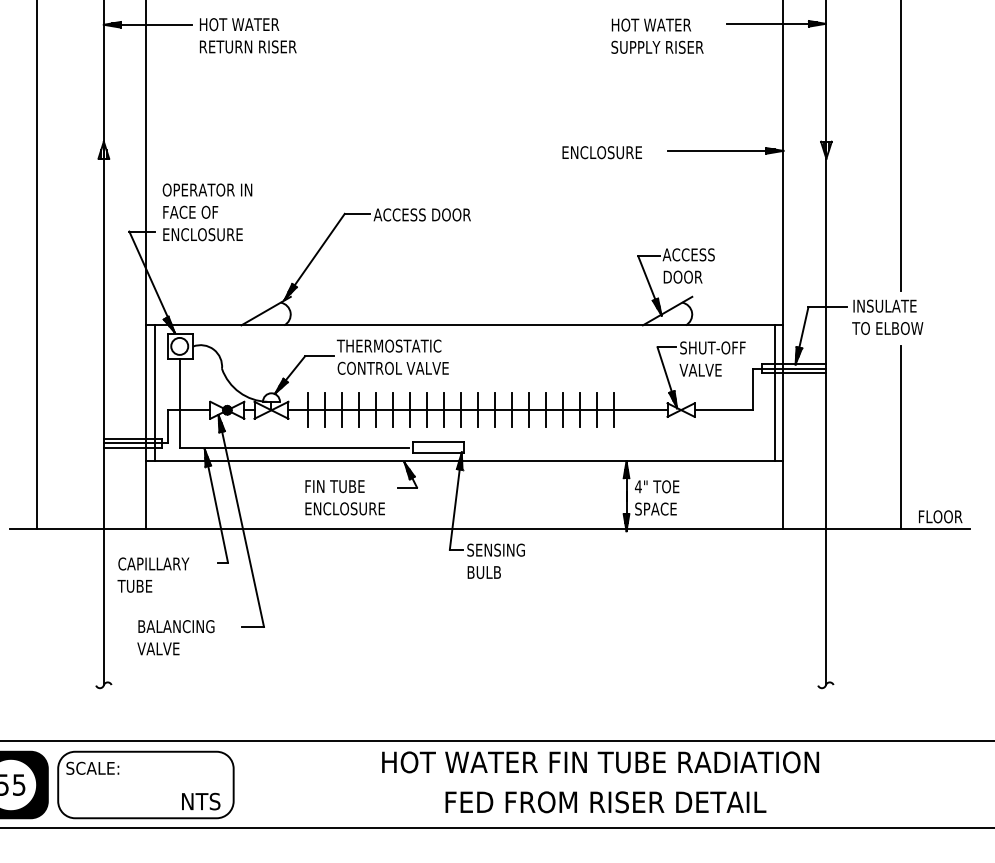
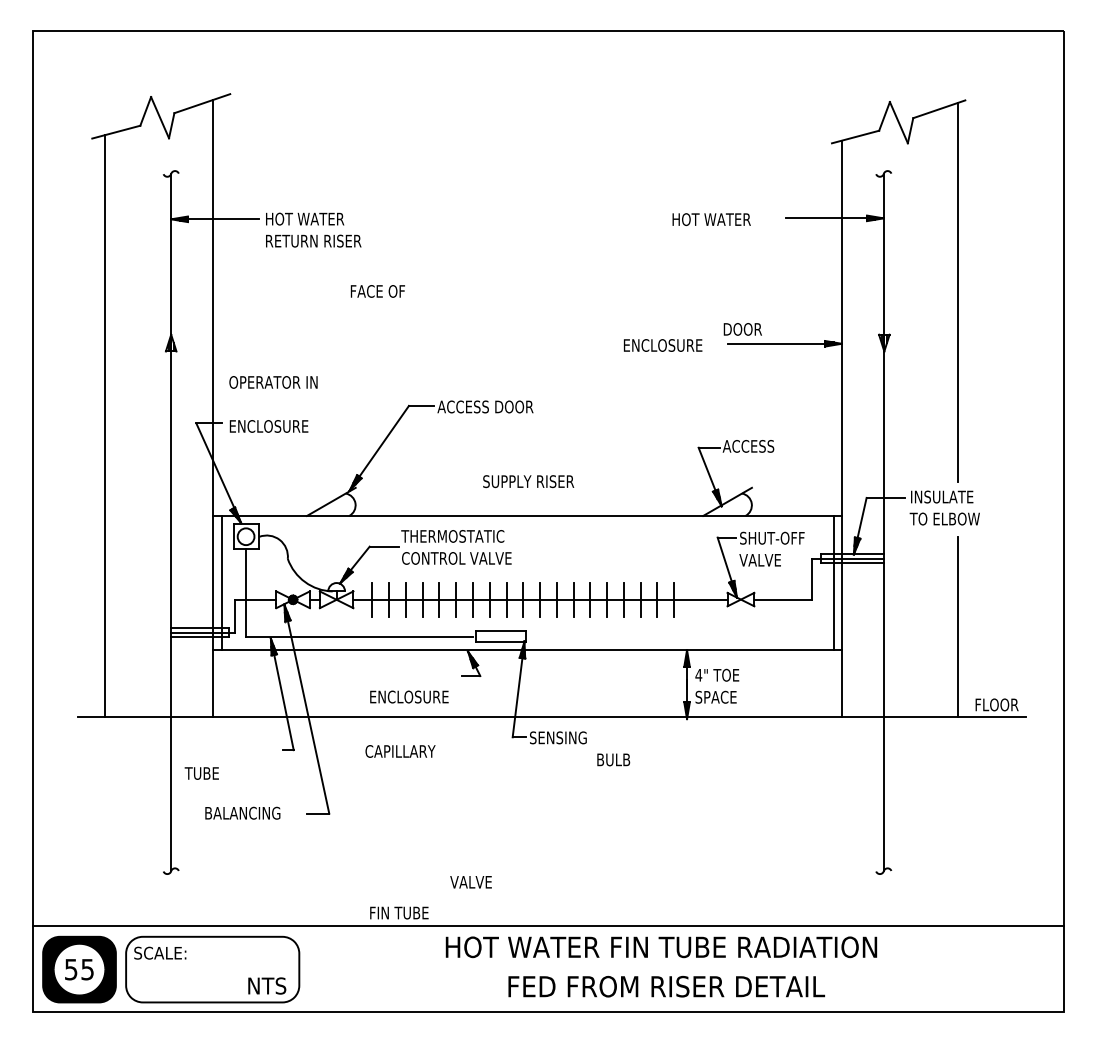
text: (657, 47) -> (528, 481), moved
text: (190, 212) -> (377, 291), moved
text: (682, 277) -> (742, 329), moved
text: (335, 485) -> (399, 912), moved
text: (153, 564) -> (400, 751), moved
text: (484, 572) -> (613, 759), moved
text: (157, 649) -> (470, 882), moved

